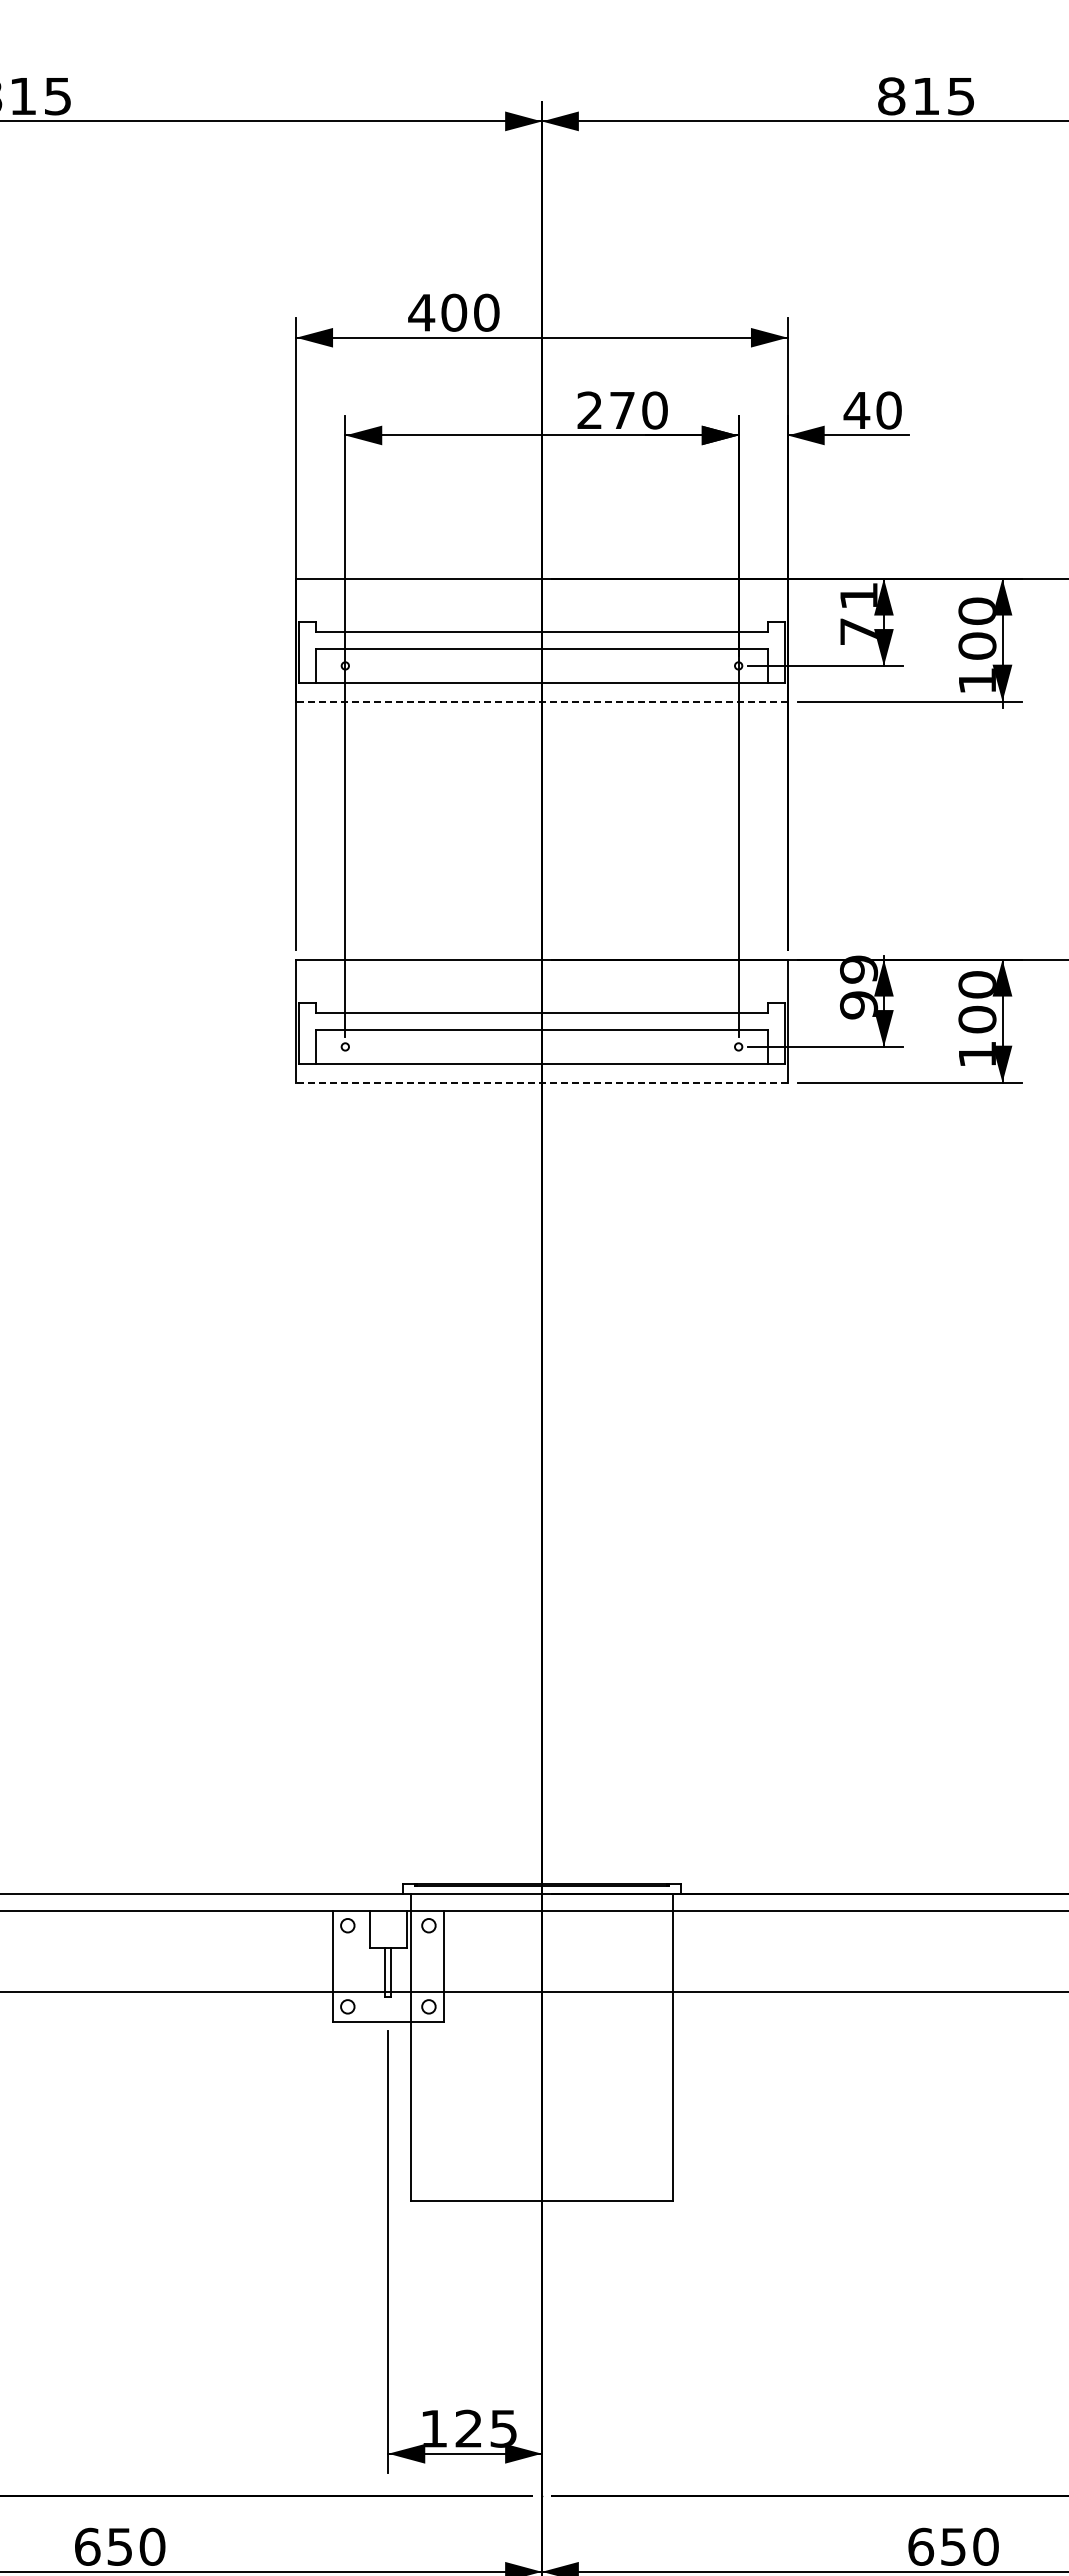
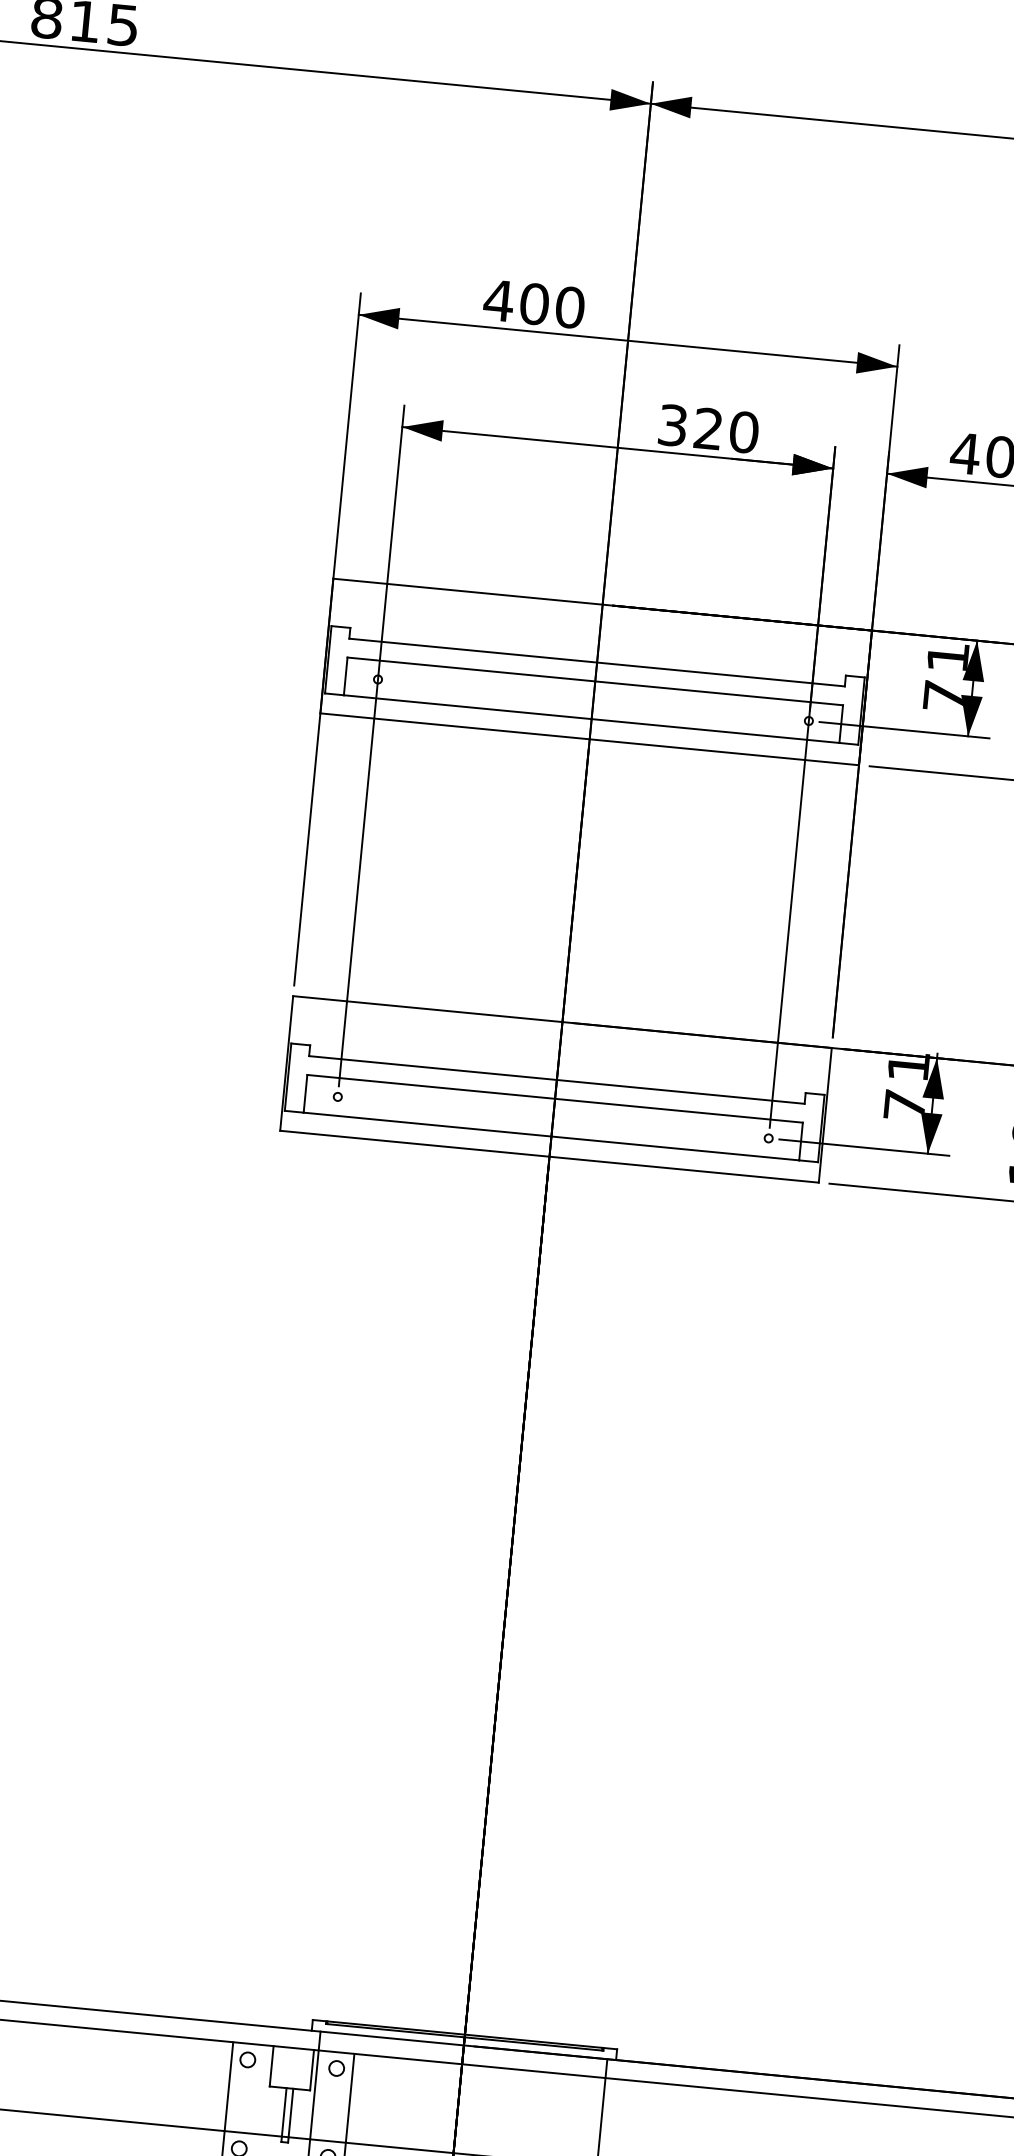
text: (605, 410) -> (689, 427), 270 -> 320
line: (542, 701) -> (590, 739), dashed -> solid
text: (859, 987) -> (907, 1086), 99 -> 71
line: (542, 1082) -> (550, 1156), dashed -> solid

